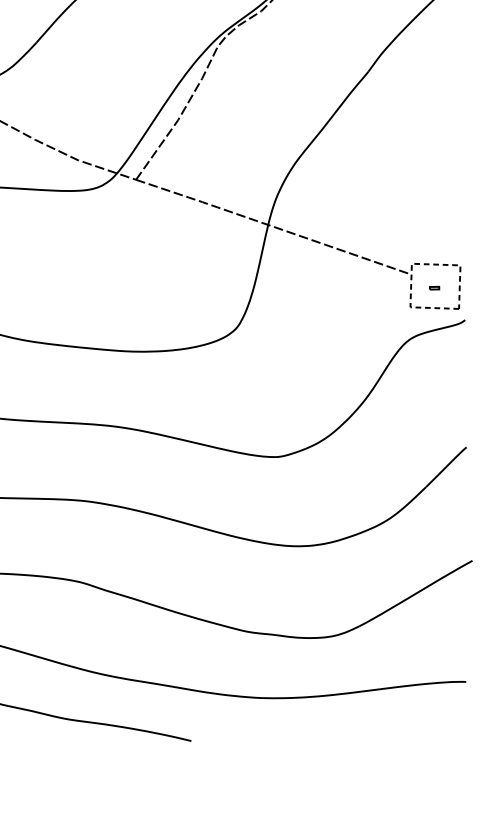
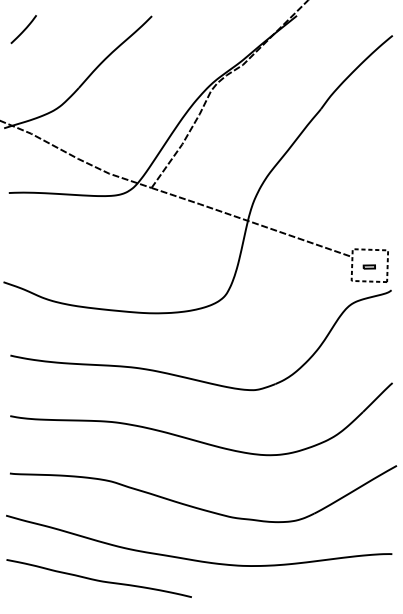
part: (433, 287) -> (368, 266), size x1.67

